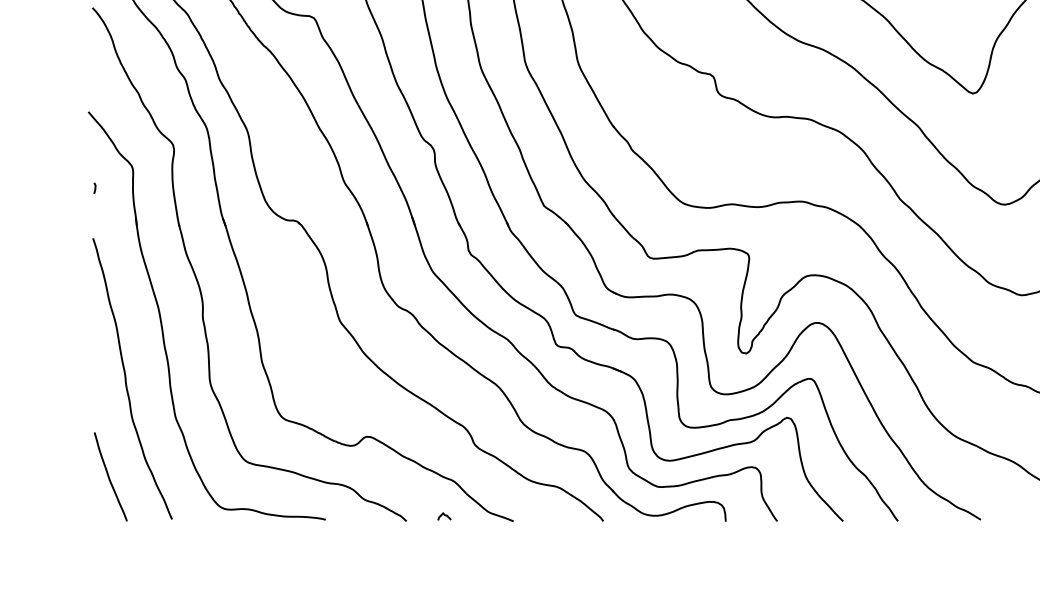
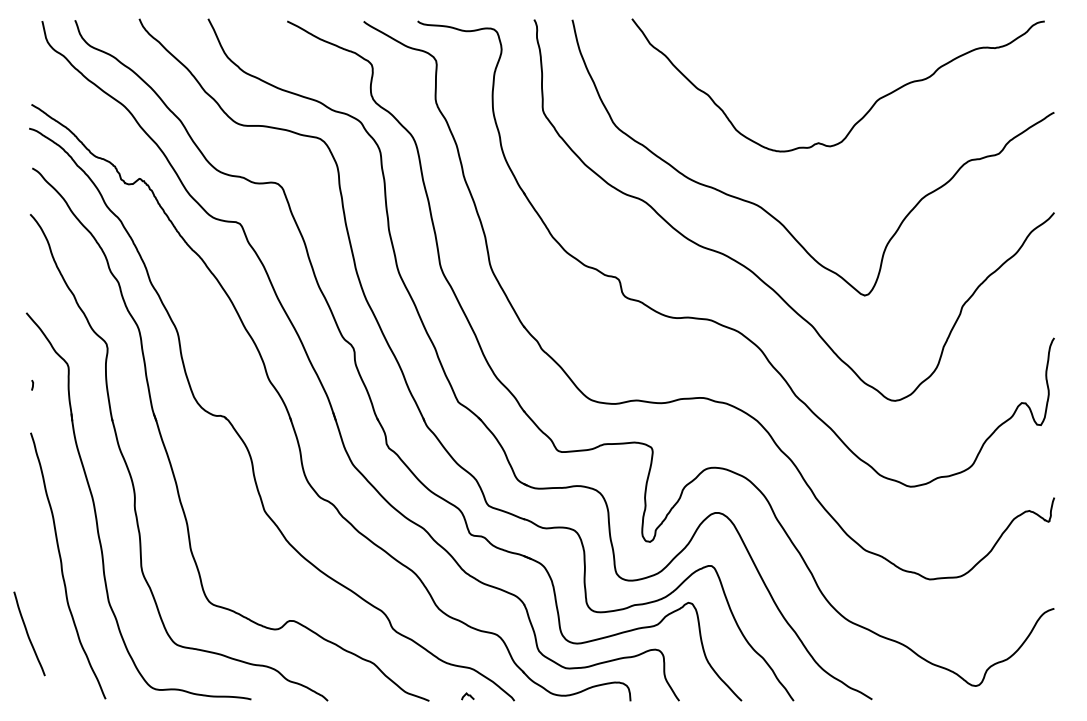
curve: (109, 476) -> (28, 633), moved
curve: (444, 515) -> (467, 695), moved

